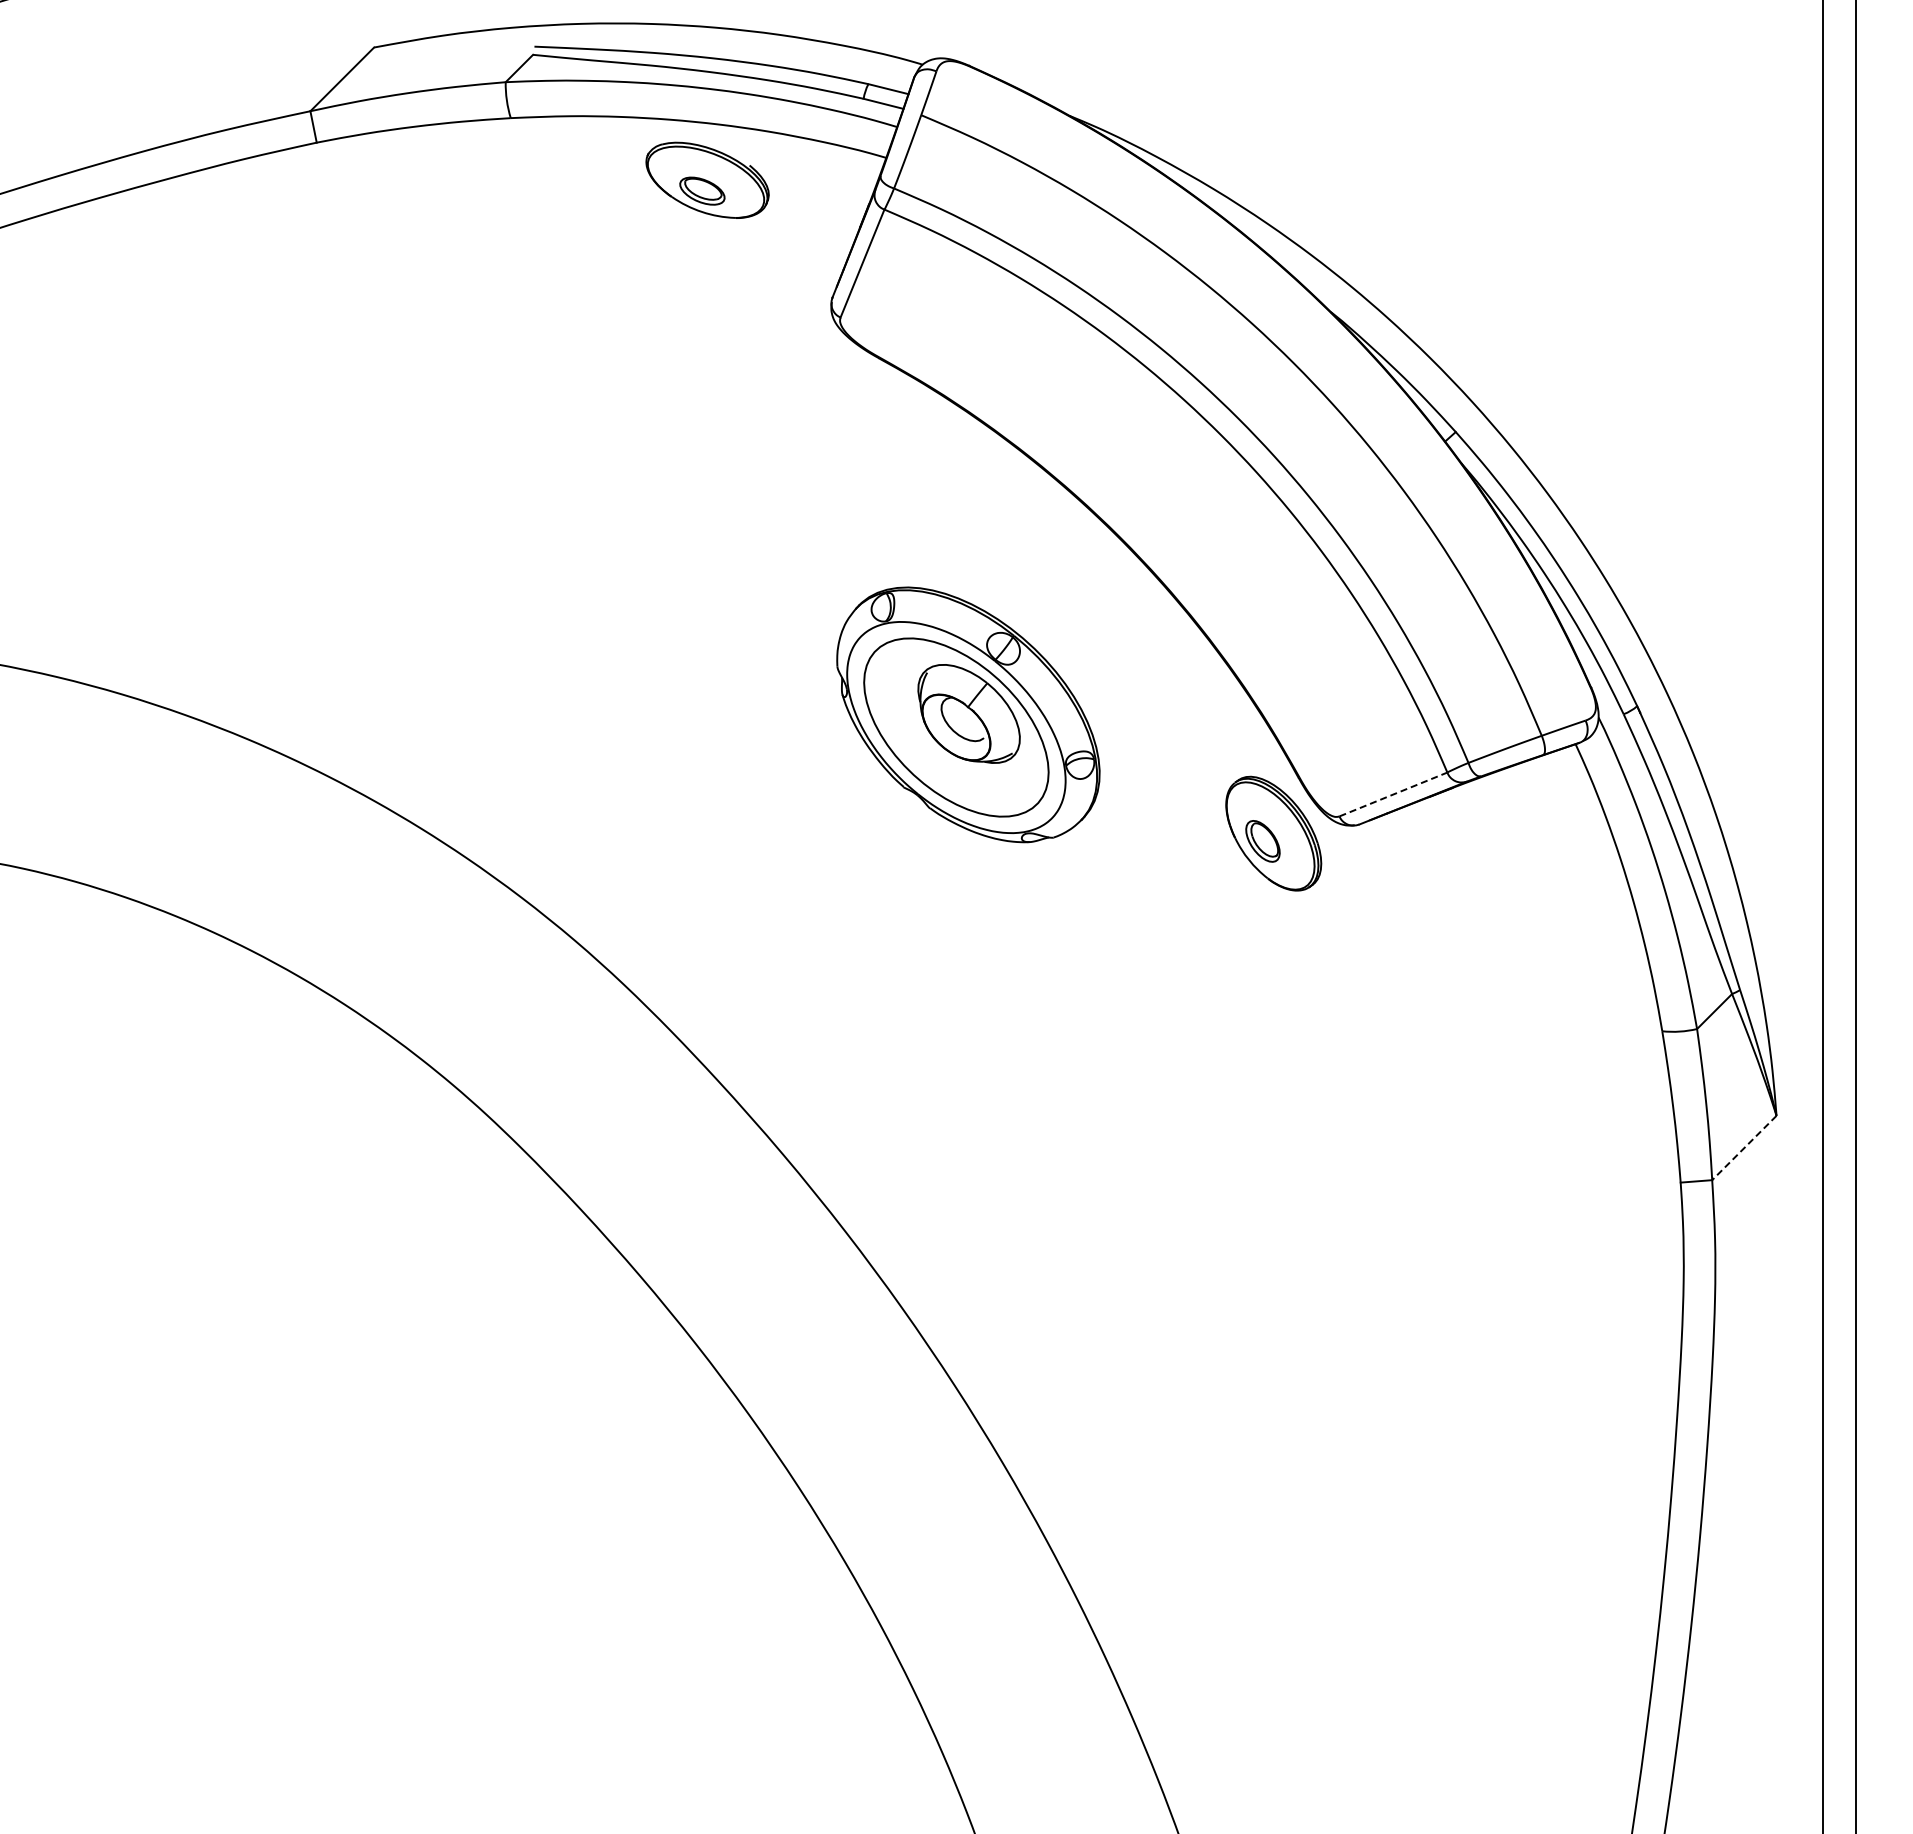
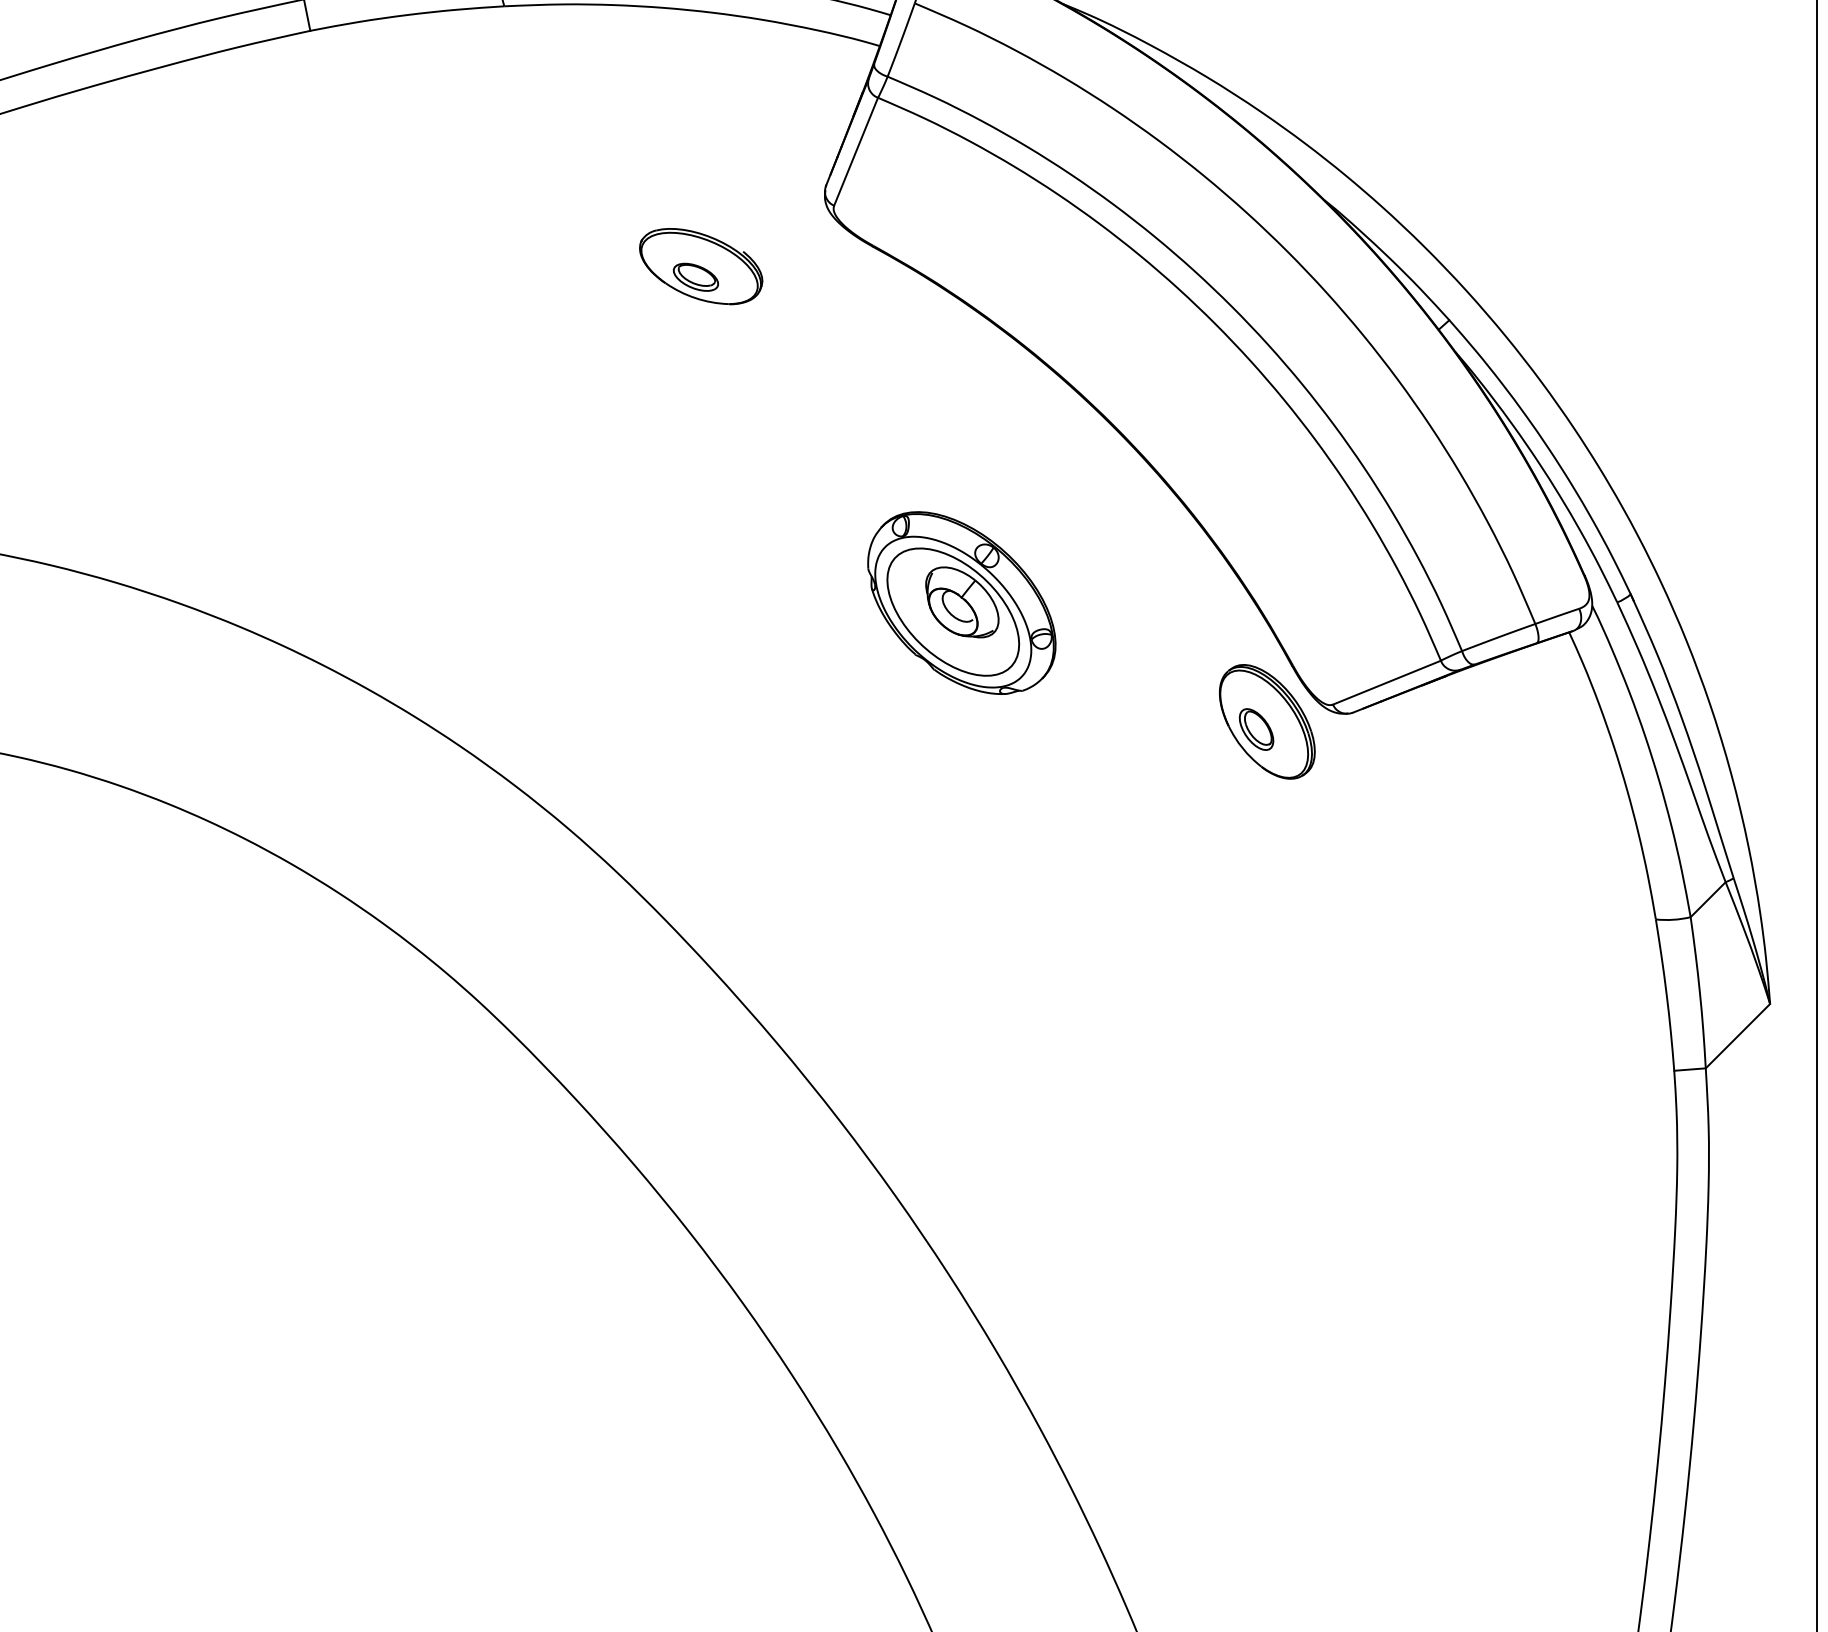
part: (707, 179) -> (701, 265), moved
part: (967, 714) -> (961, 602), size x0.71
line: (1393, 794) -> (1387, 682), dashed -> solid
line: (1744, 1148) -> (1738, 1036), dashed -> solid

